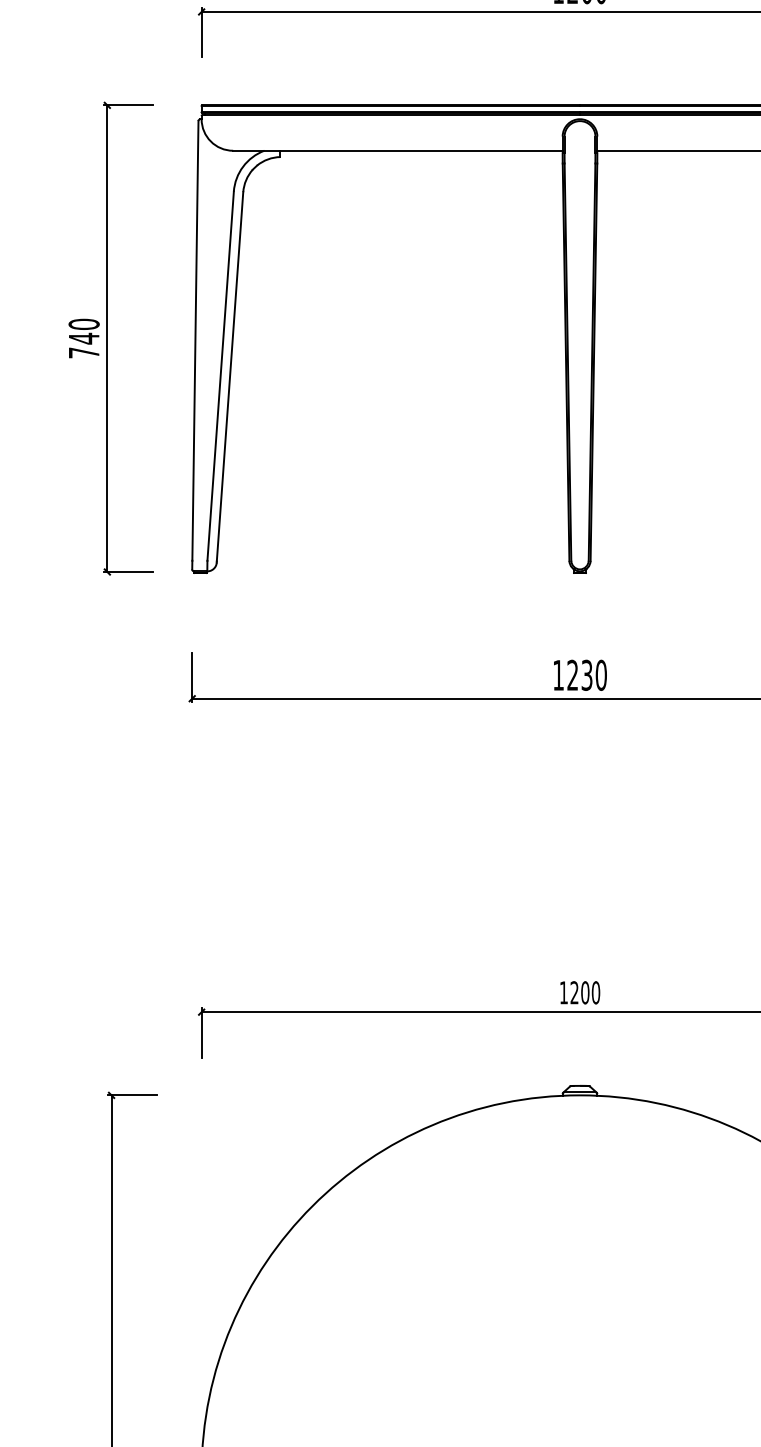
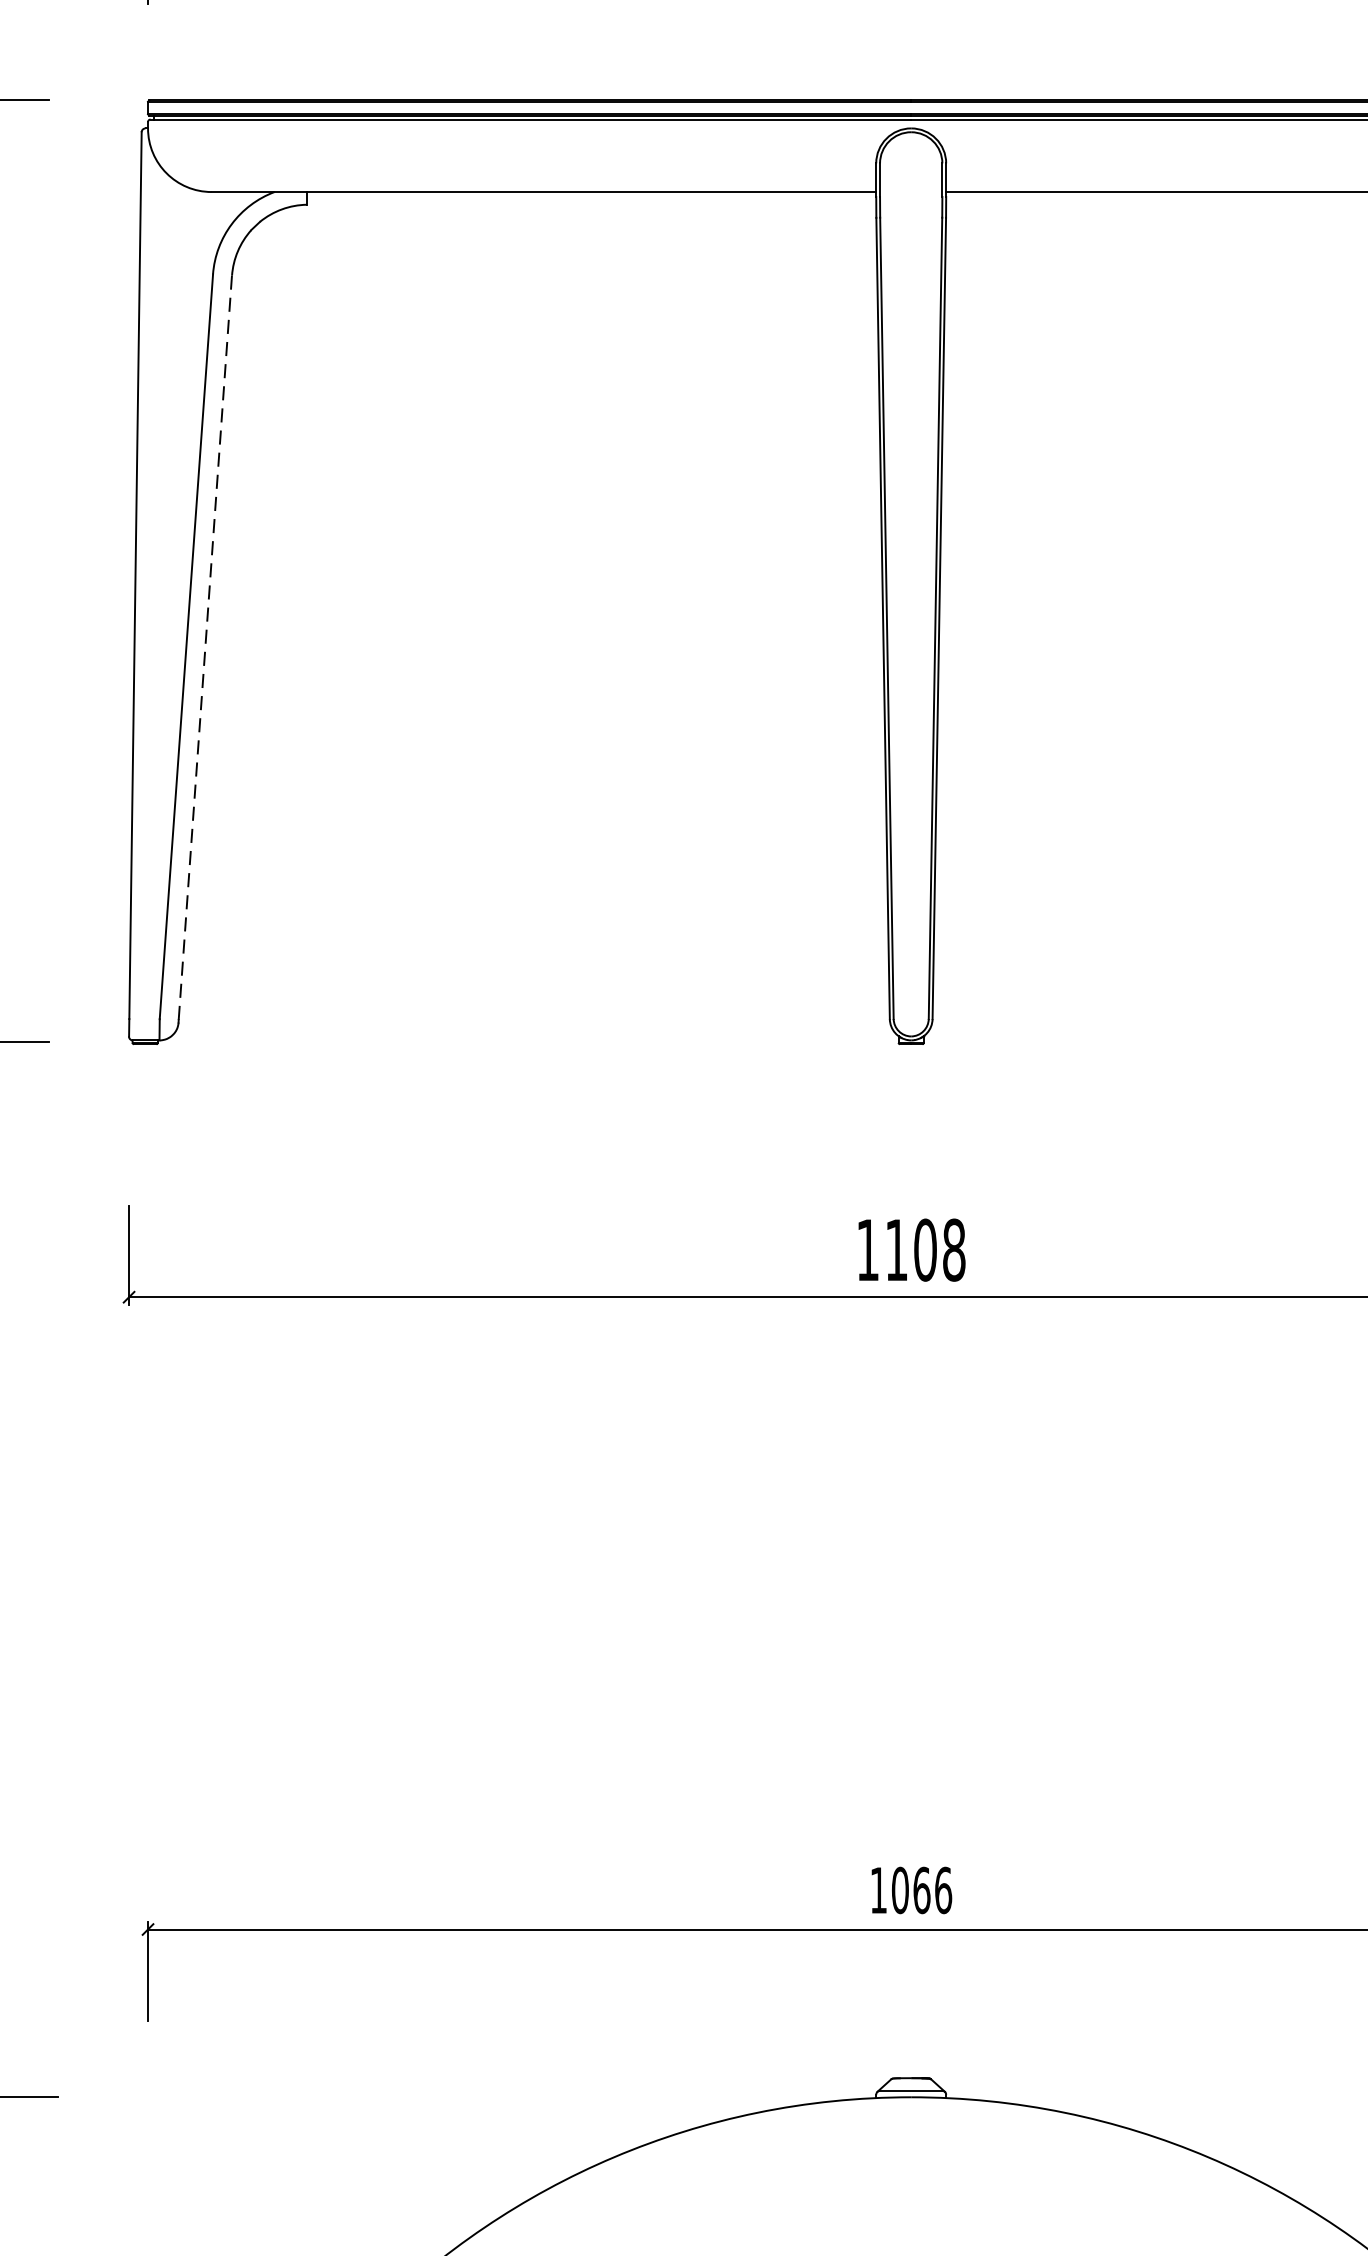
line: (230, 377) -> (206, 649), solid -> dashed
text: (586, 674) -> (924, 1248), 1230 -> 1108
text: (585, 992) -> (922, 1889), 1200 -> 1066

